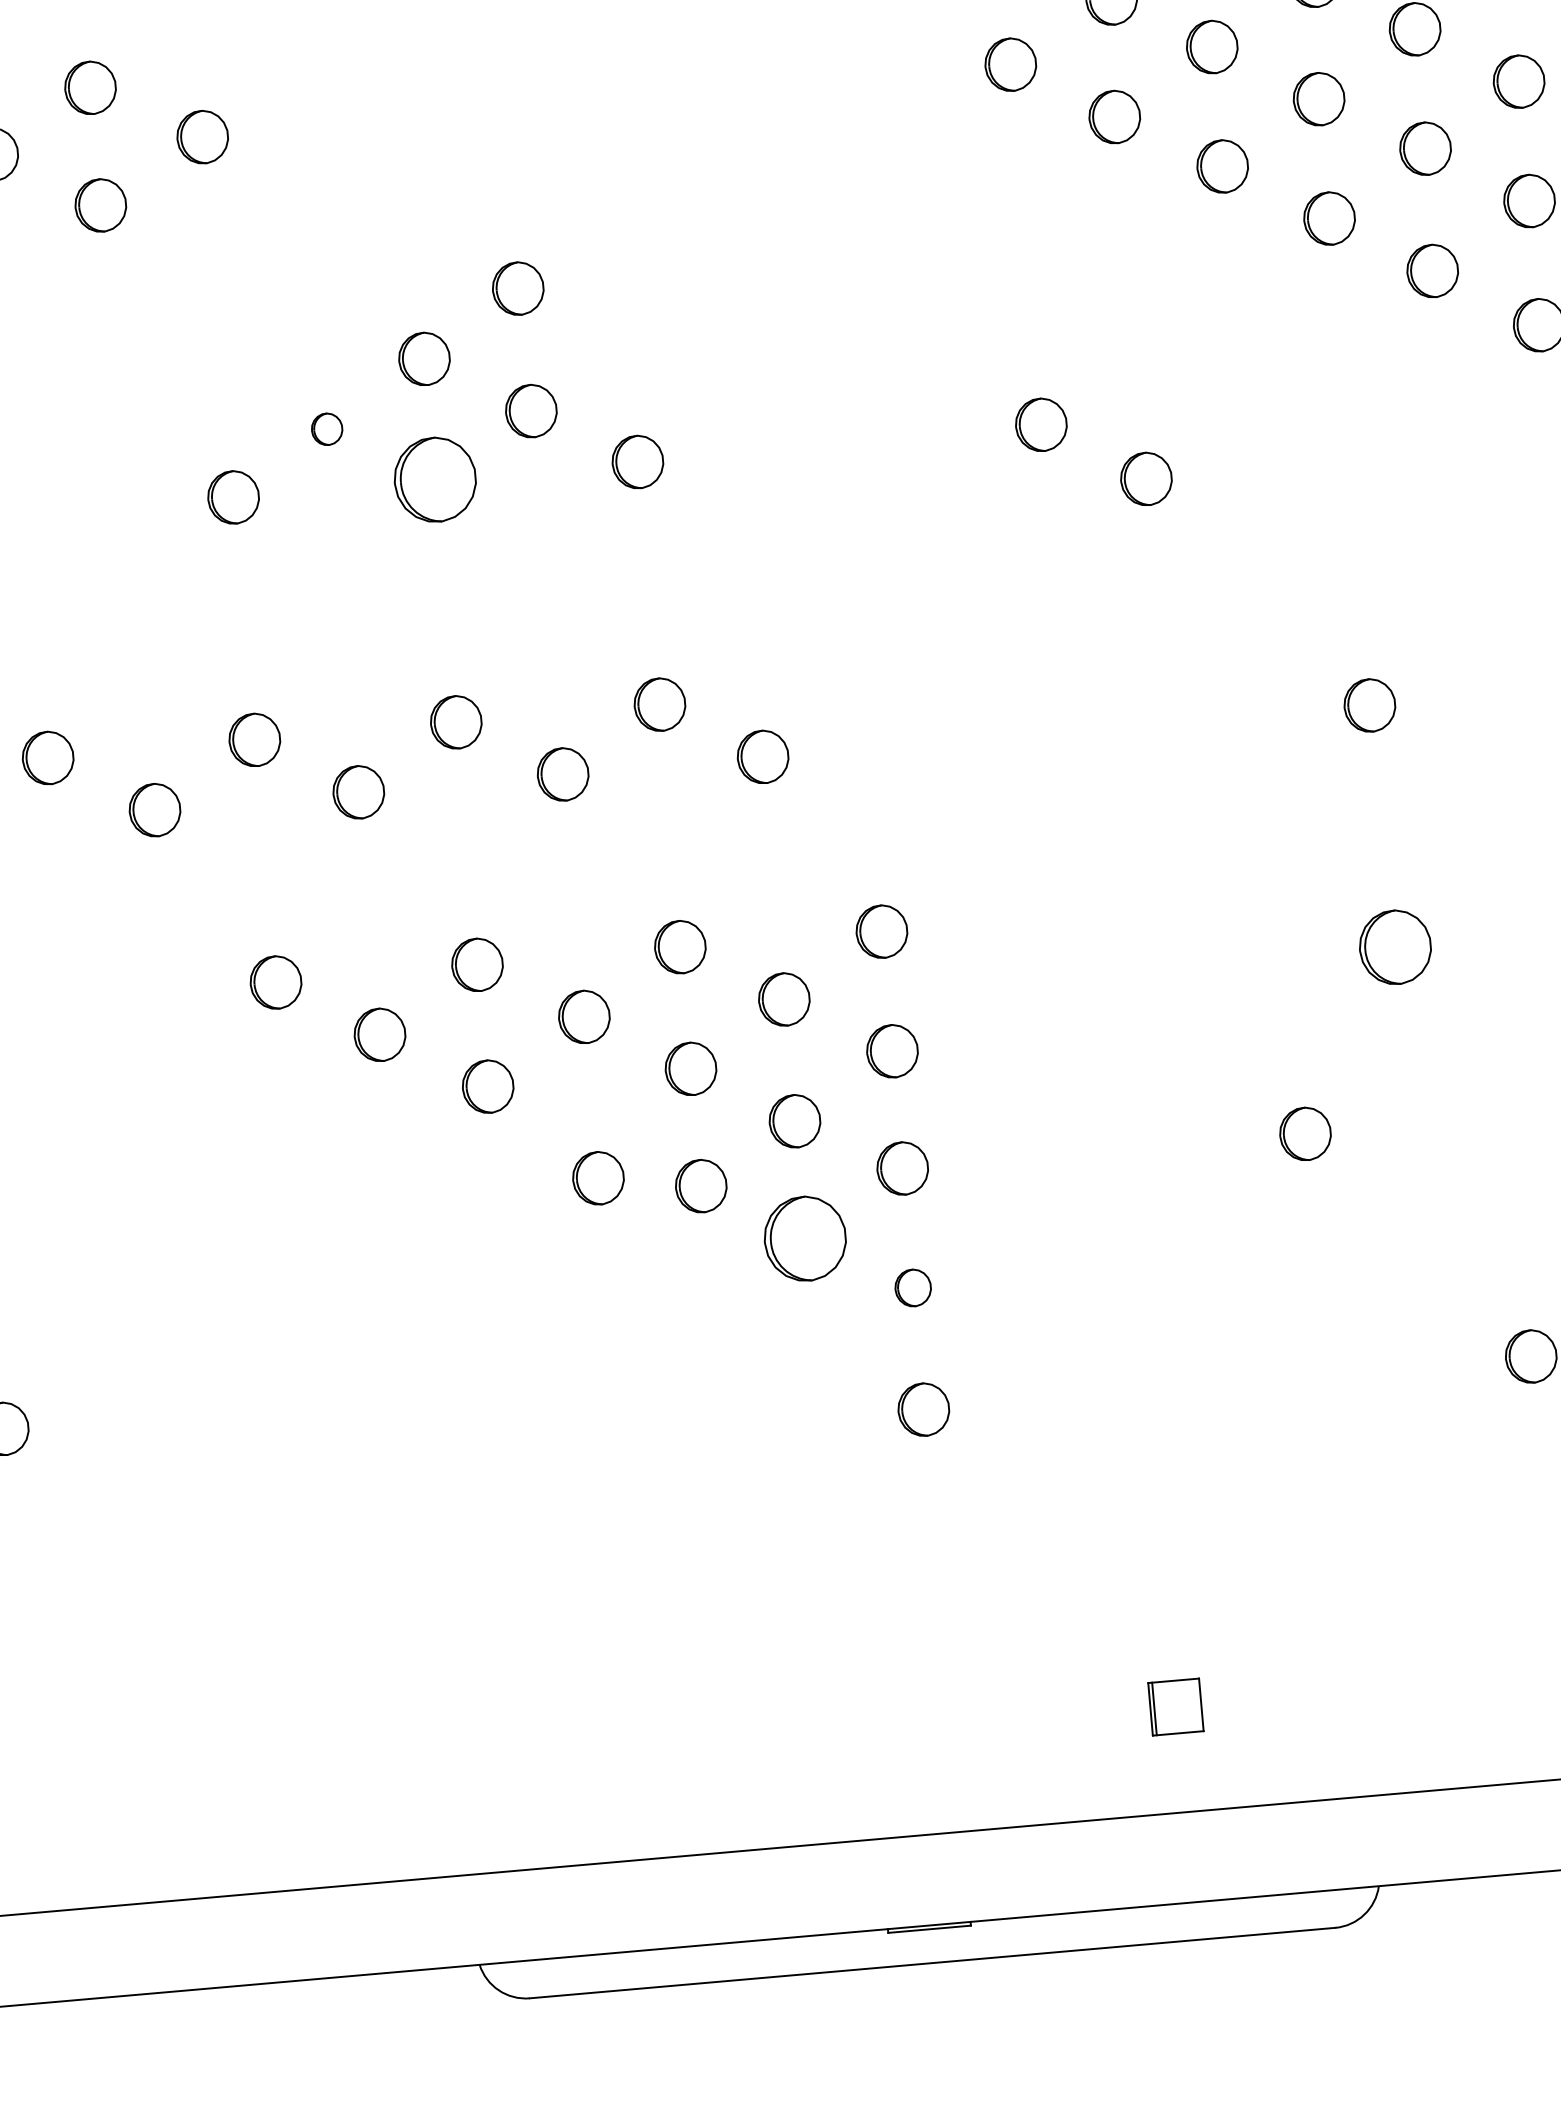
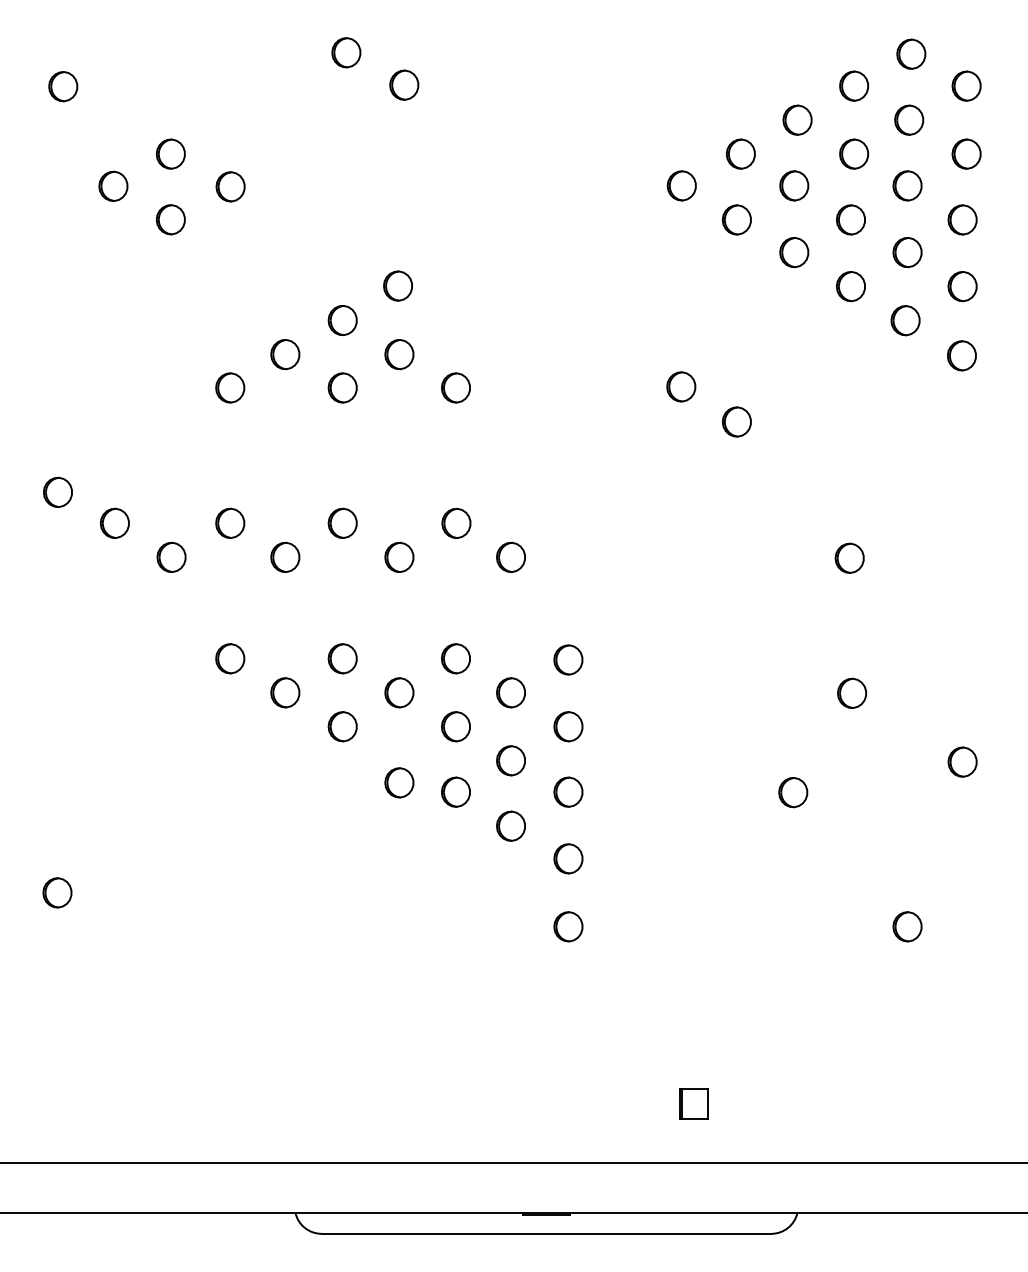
part: (327, 428) -> (285, 354), size x1.67
part: (434, 479) -> (342, 387), size x0.62
part: (1394, 945) -> (851, 692), size x0.71
part: (804, 1237) -> (510, 825), size x0.62
part: (913, 1287) -> (568, 858), size x1.43

